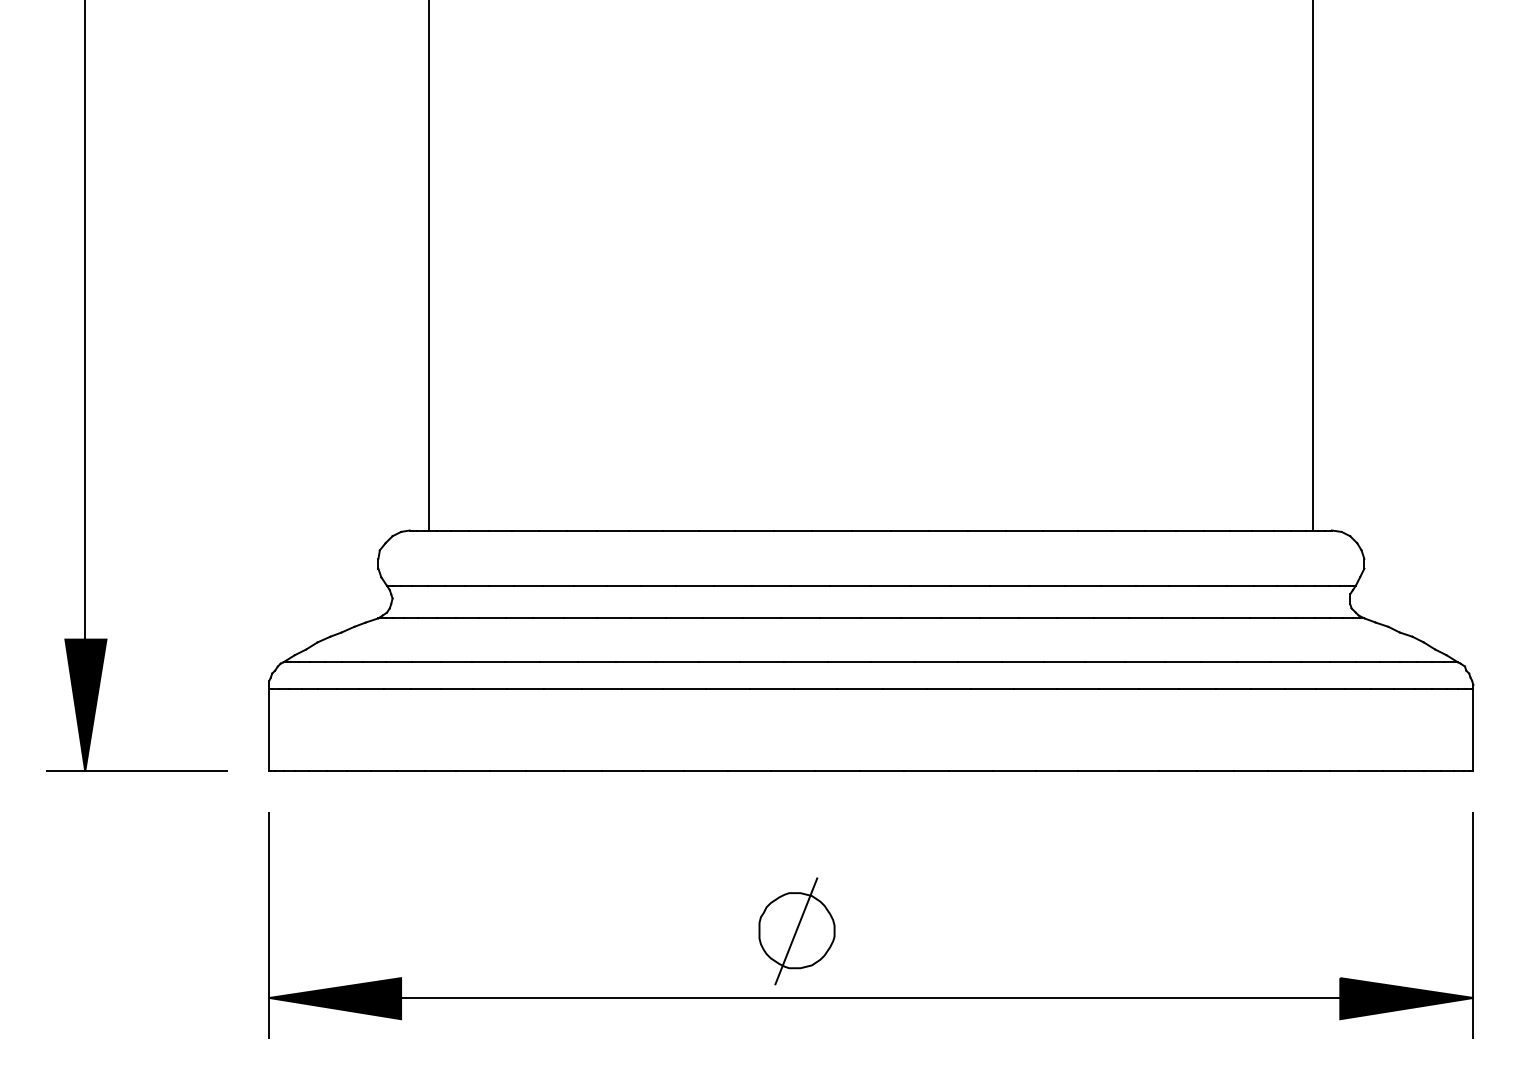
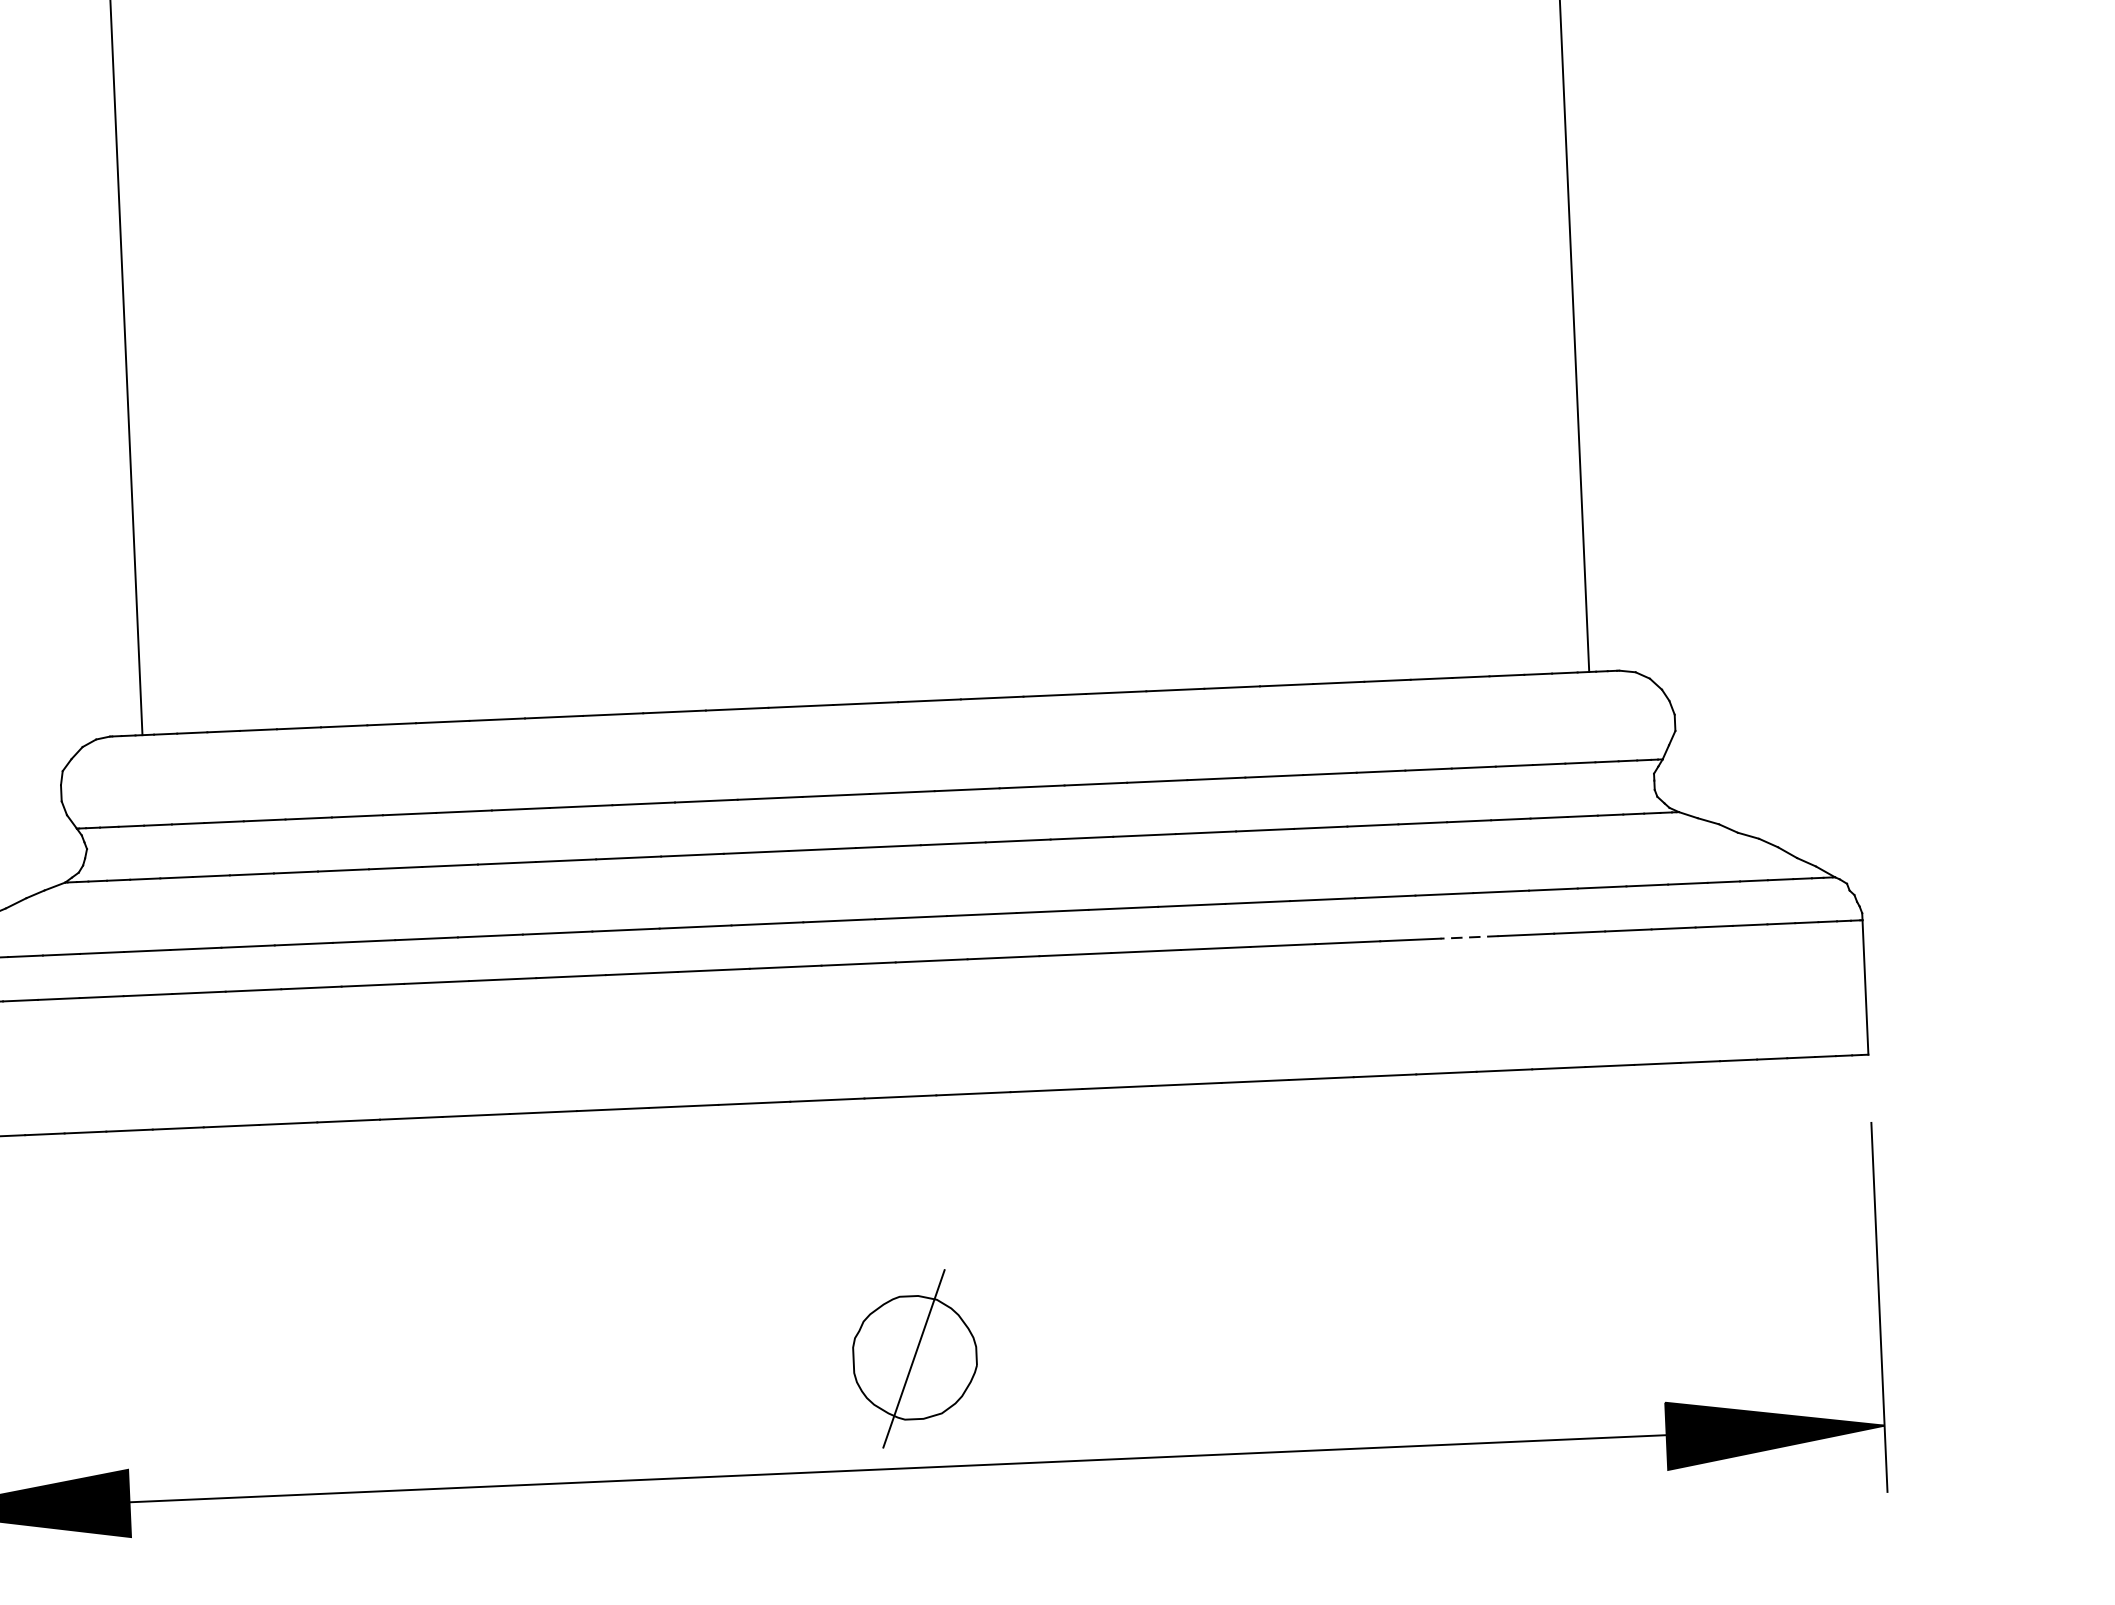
line: (1233, 689) -> (1469, 937), solid -> dashed
part: (796, 931) -> (914, 1359), moved

